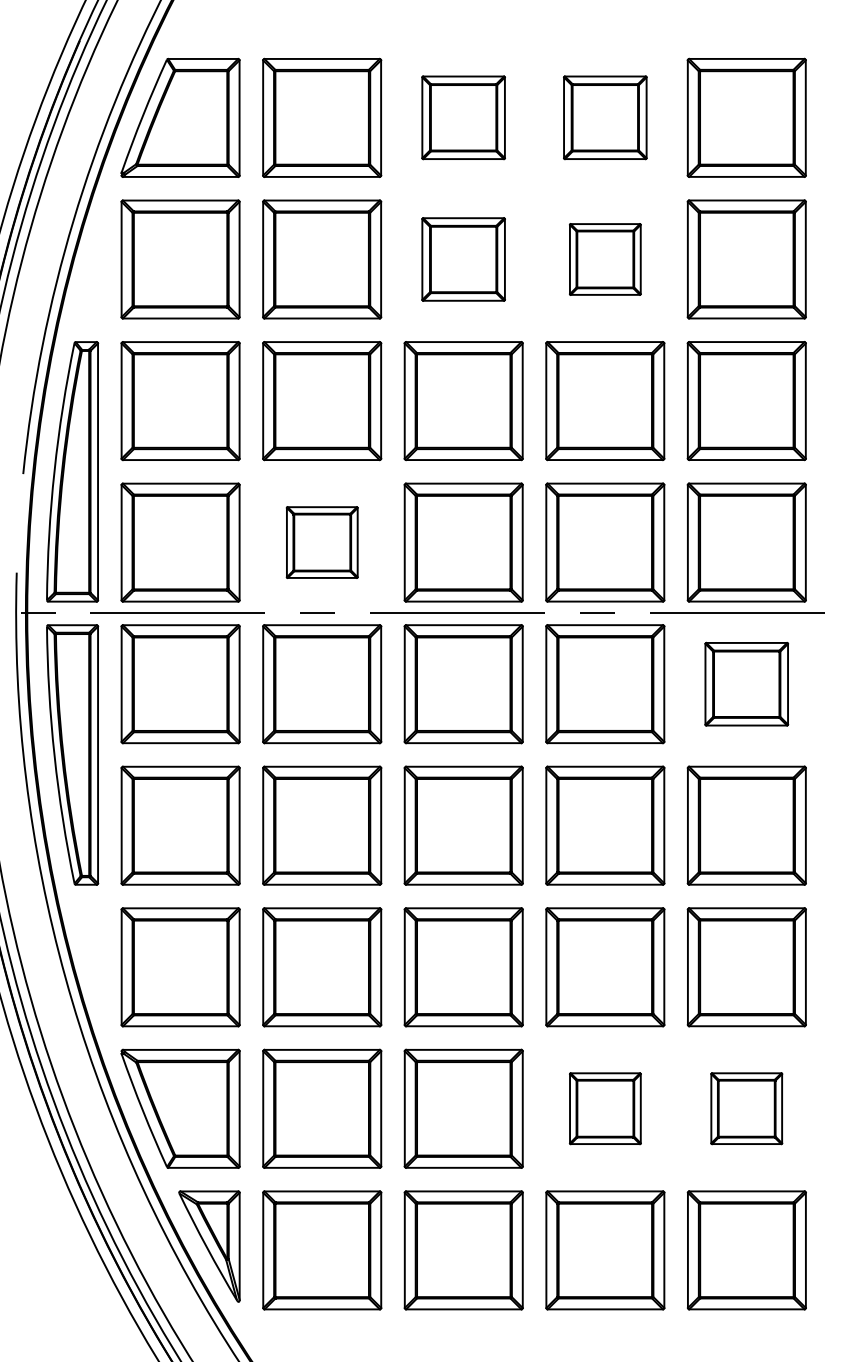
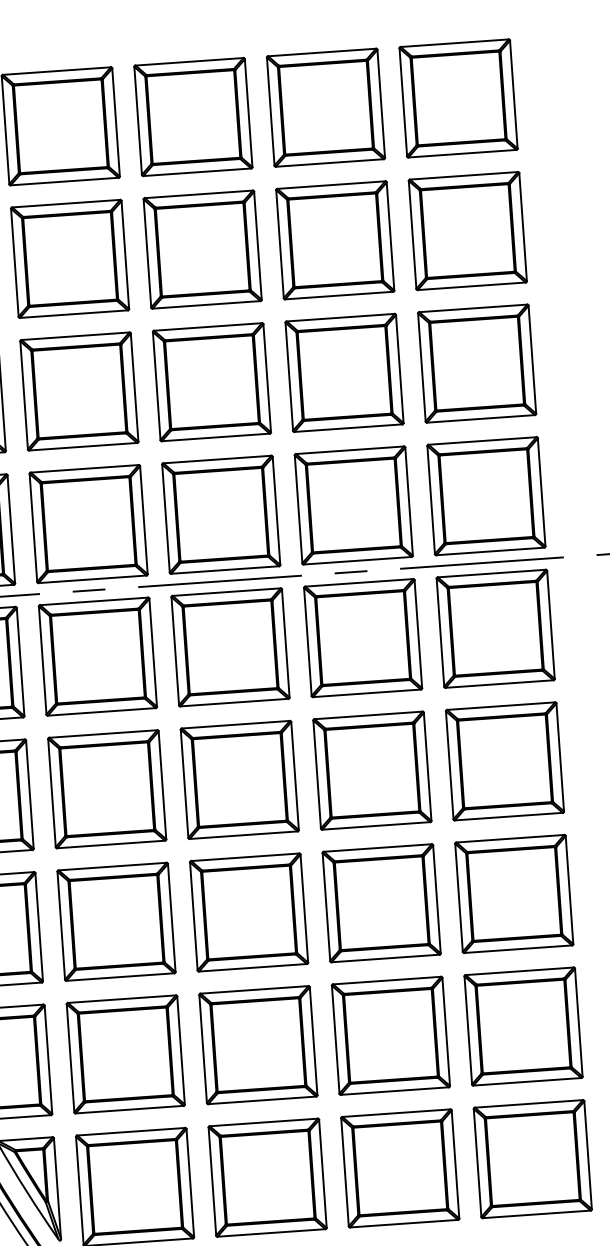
part: (463, 117) -> (193, 116), size x1.43
part: (605, 117) -> (326, 107), size x1.43
part: (463, 259) -> (202, 249), size x1.43
part: (605, 259) -> (335, 240), size x1.67
part: (322, 542) -> (88, 523), size x1.67
part: (746, 684) -> (495, 629), size x1.43
part: (605, 1108) -> (391, 1035), size x1.67
part: (746, 1108) -> (523, 1026), size x1.67

